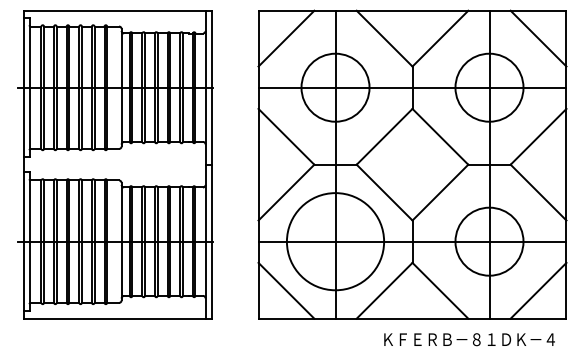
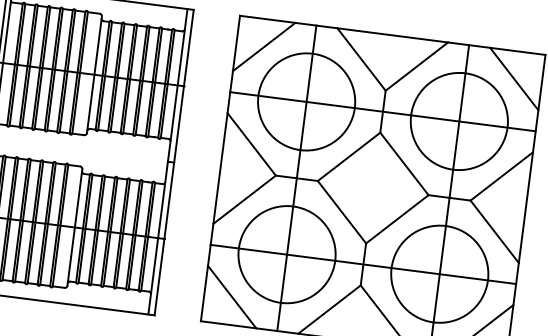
circle: (335, 87) -> (306, 101), size x1.43
circle: (489, 87) -> (459, 121), size x1.43
circle: (489, 241) -> (439, 274), size x1.43

